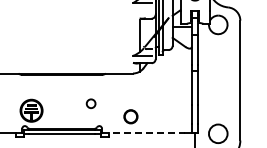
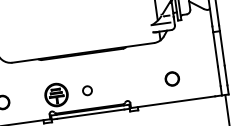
circle: (90, 103) -> (86, 90), moved
circle: (130, 116) -> (171, 78), moved
line: (143, 133) -> (173, 102), dashed -> solid

